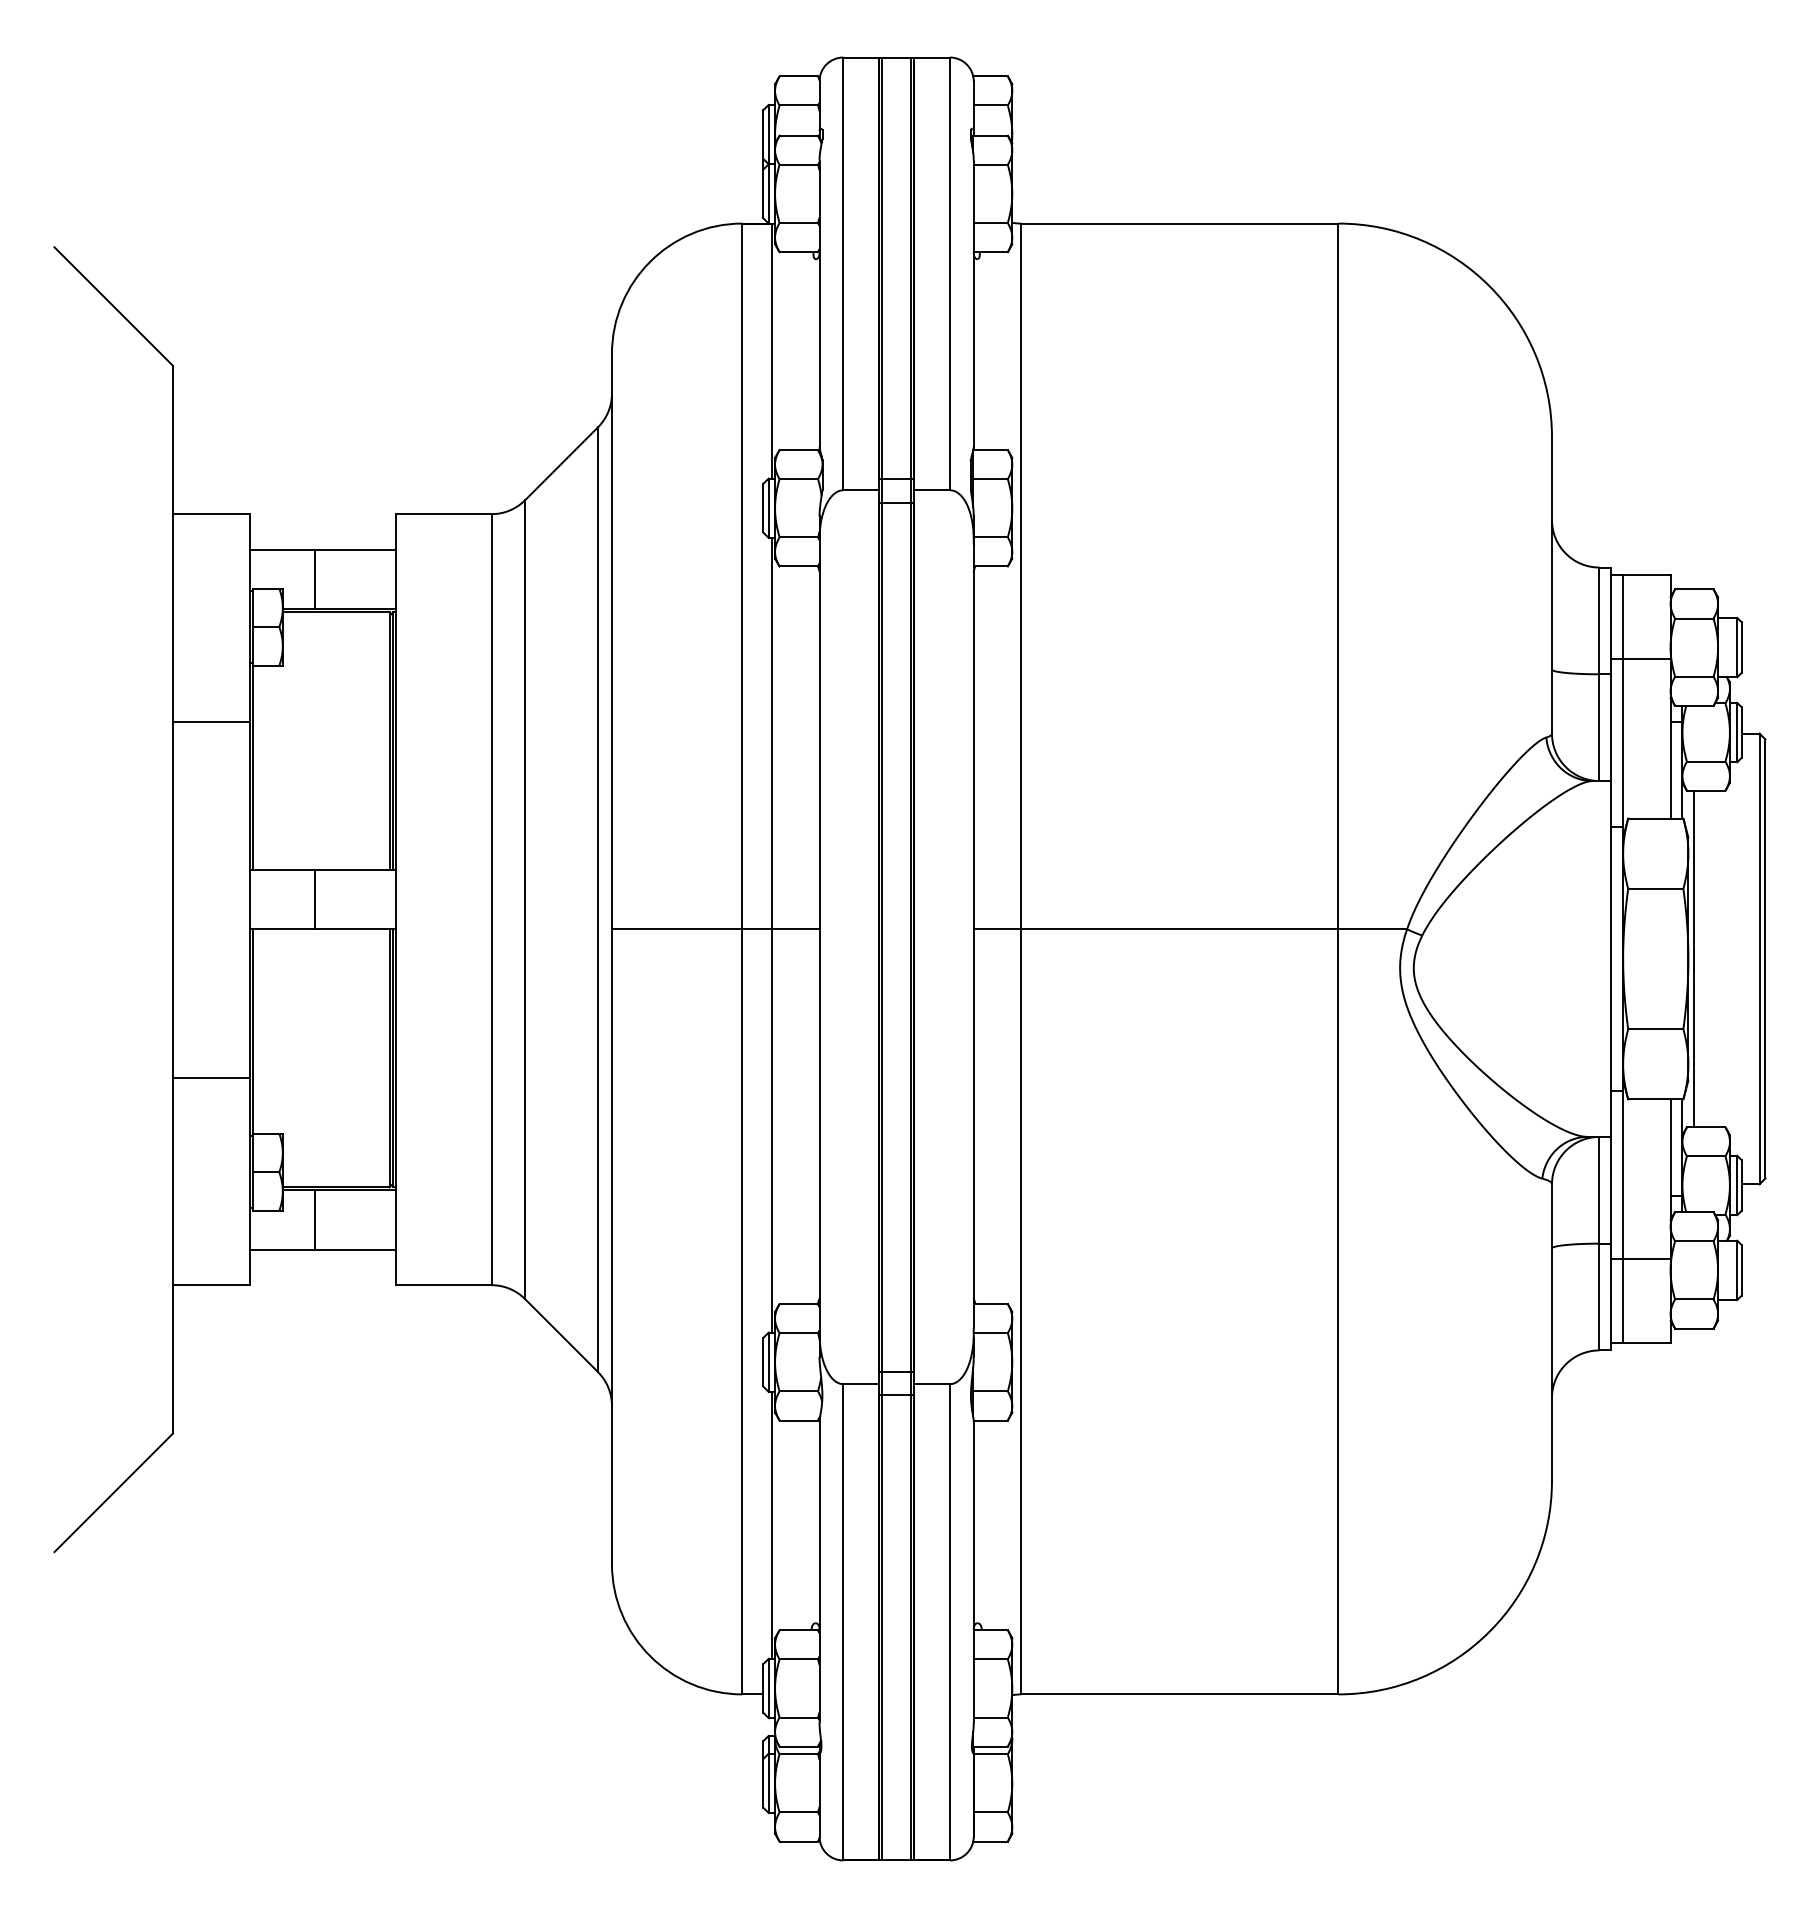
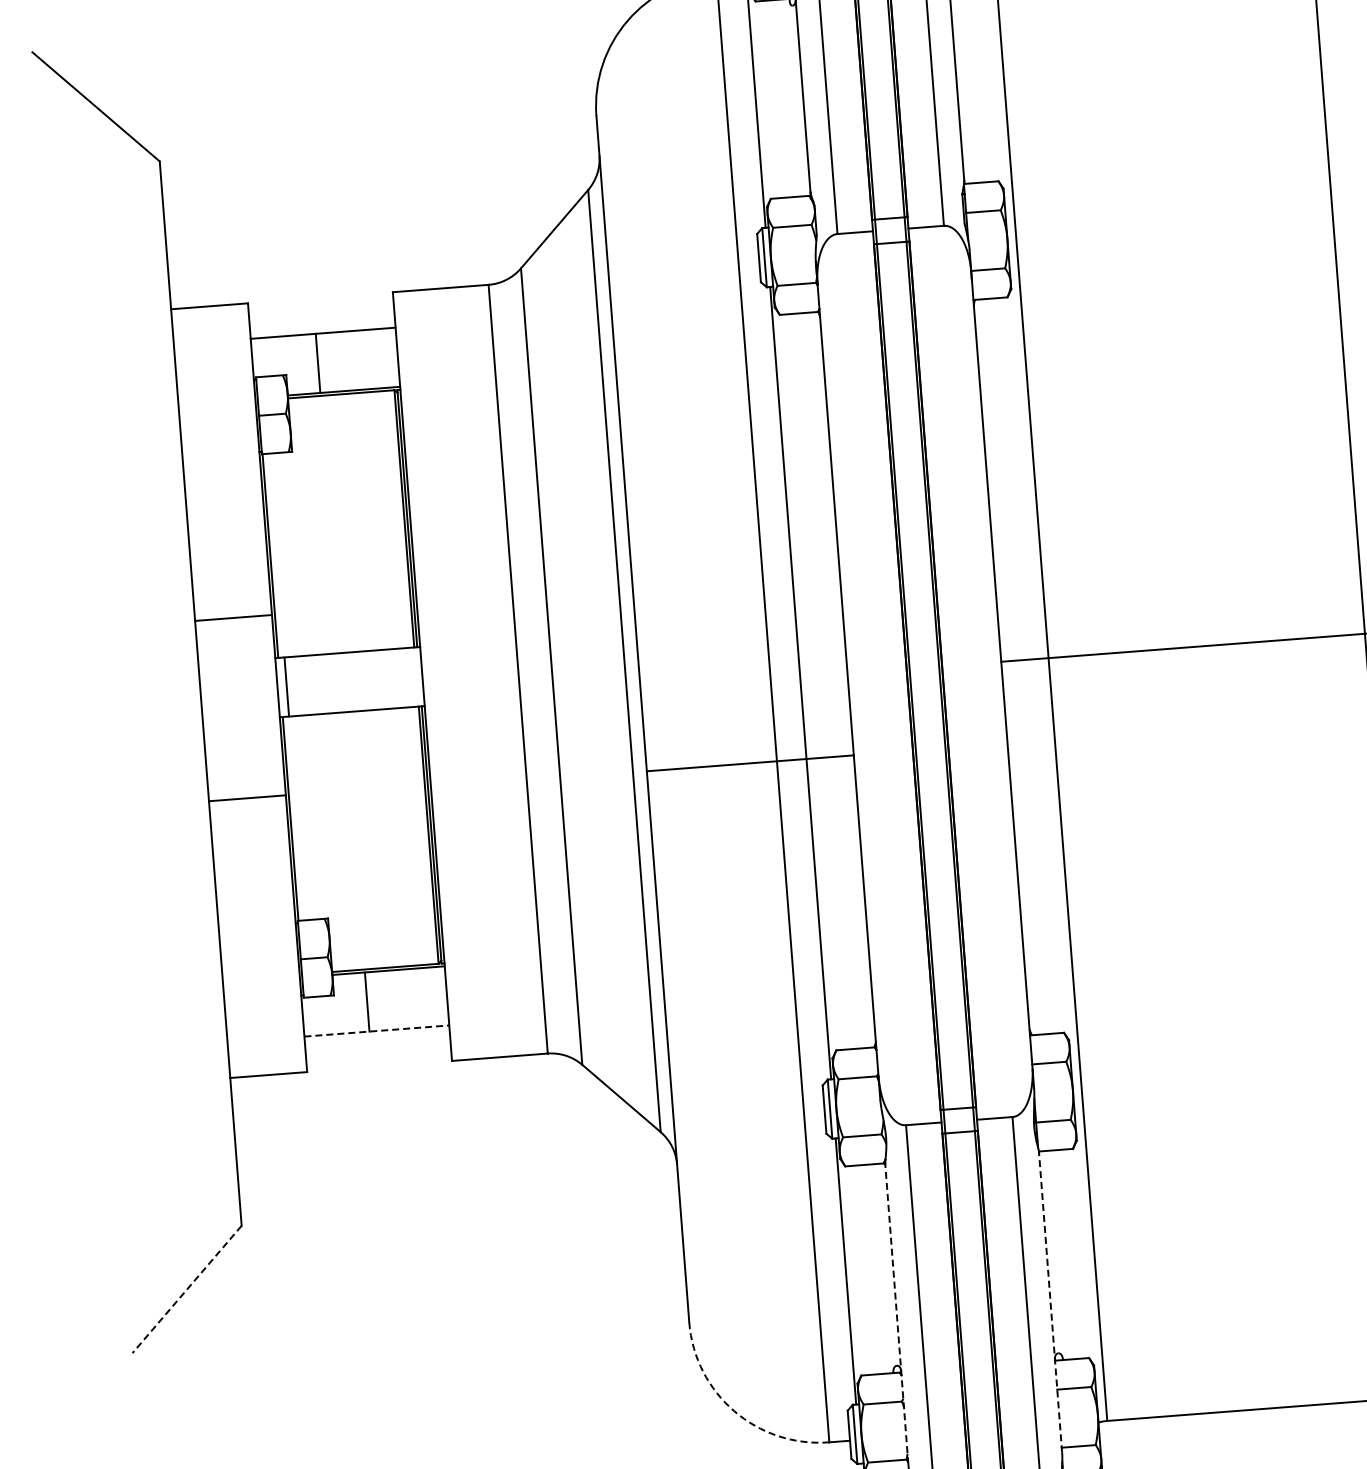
line: (211, 721) -> (233, 617), moved
line: (315, 899) -> (286, 686), moved
line: (715, 929) -> (750, 763), moved
line: (211, 1077) -> (247, 798), moved
line: (322, 1249) -> (376, 1030), solid -> dashed
line: (113, 1492) -> (186, 1289), solid -> dashed
line: (819, 1571) -> (896, 1313), solid -> dashed
line: (973, 1571) -> (1050, 1302), solid -> dashed
arc: (650, 1656) -> (734, 1411), solid -> dashed

